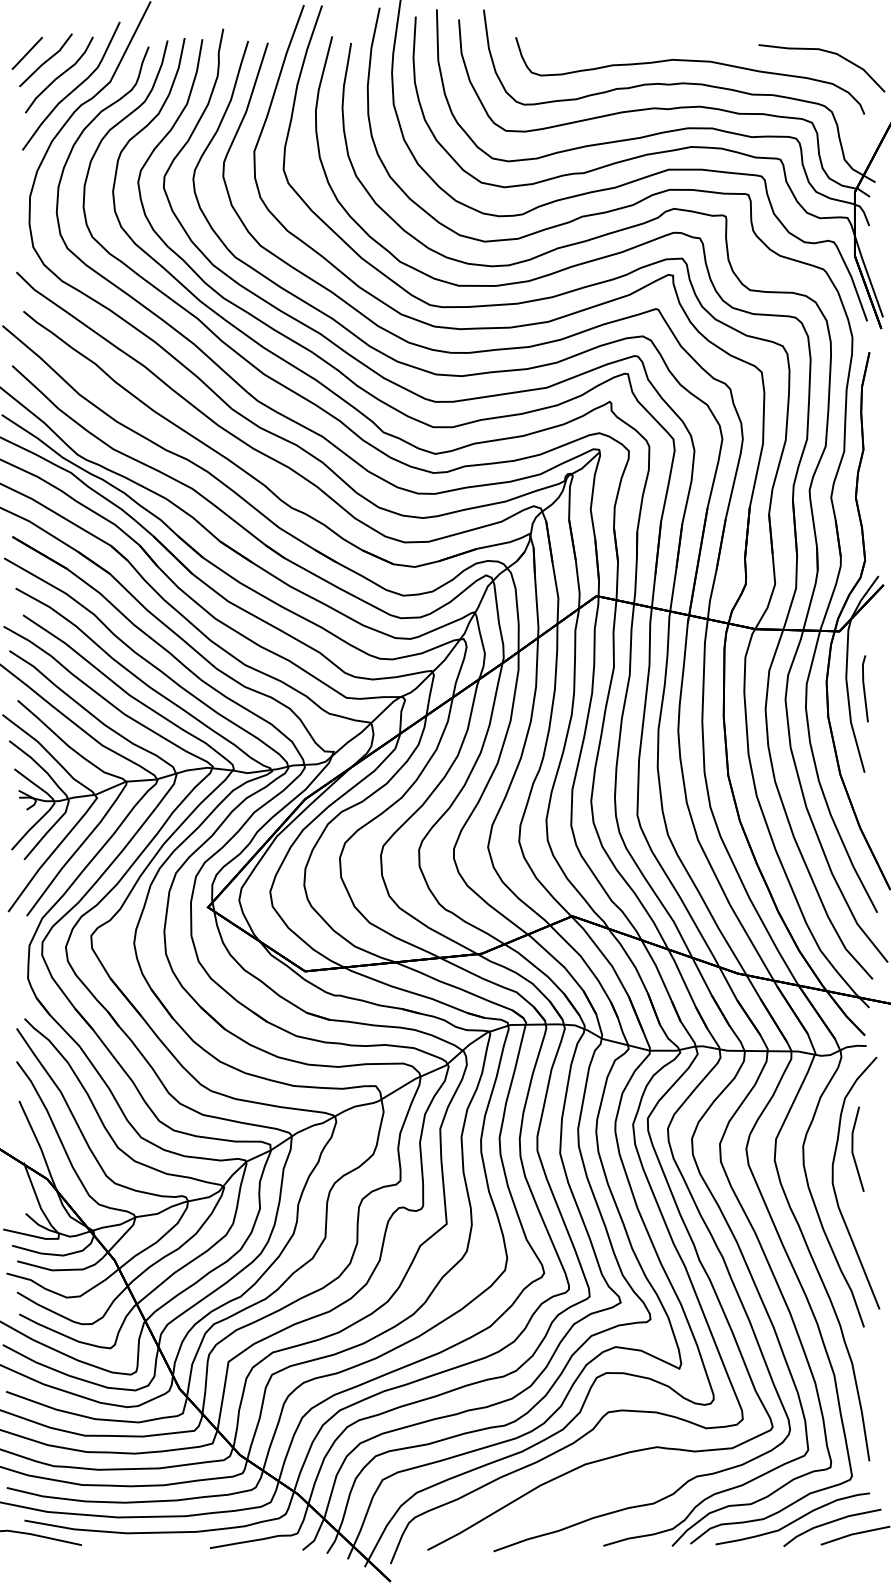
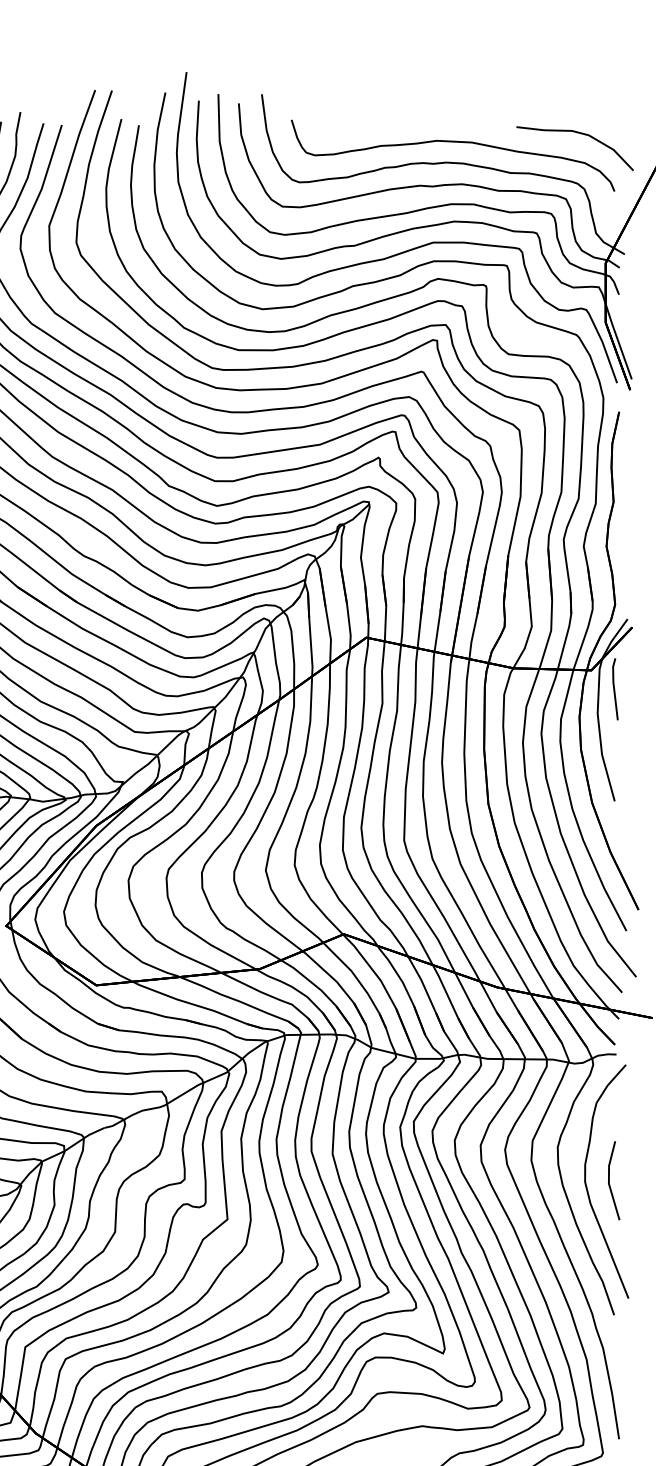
part: (865, 688) -> (615, 688), moved
part: (857, 1148) -> (613, 1180), moved

